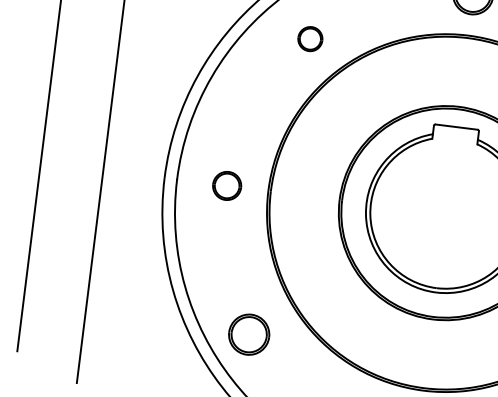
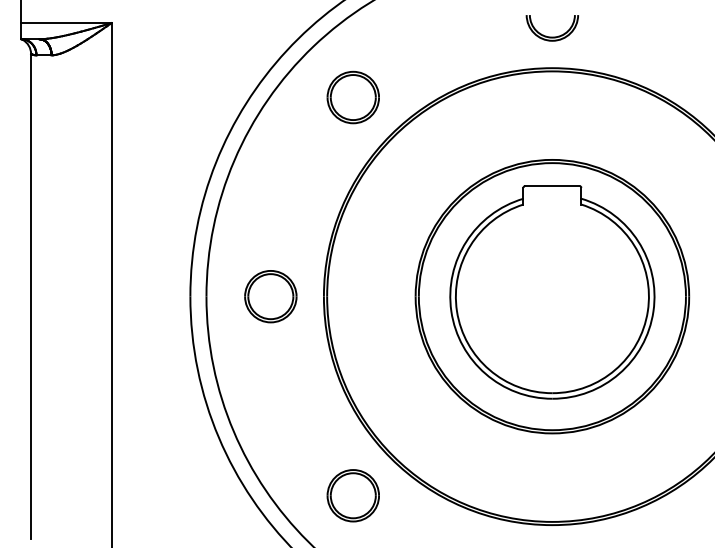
part: (309, 39) -> (352, 97), size x1.67
part: (226, 185) -> (270, 296), size x1.43
part: (248, 334) -> (352, 495), moved

